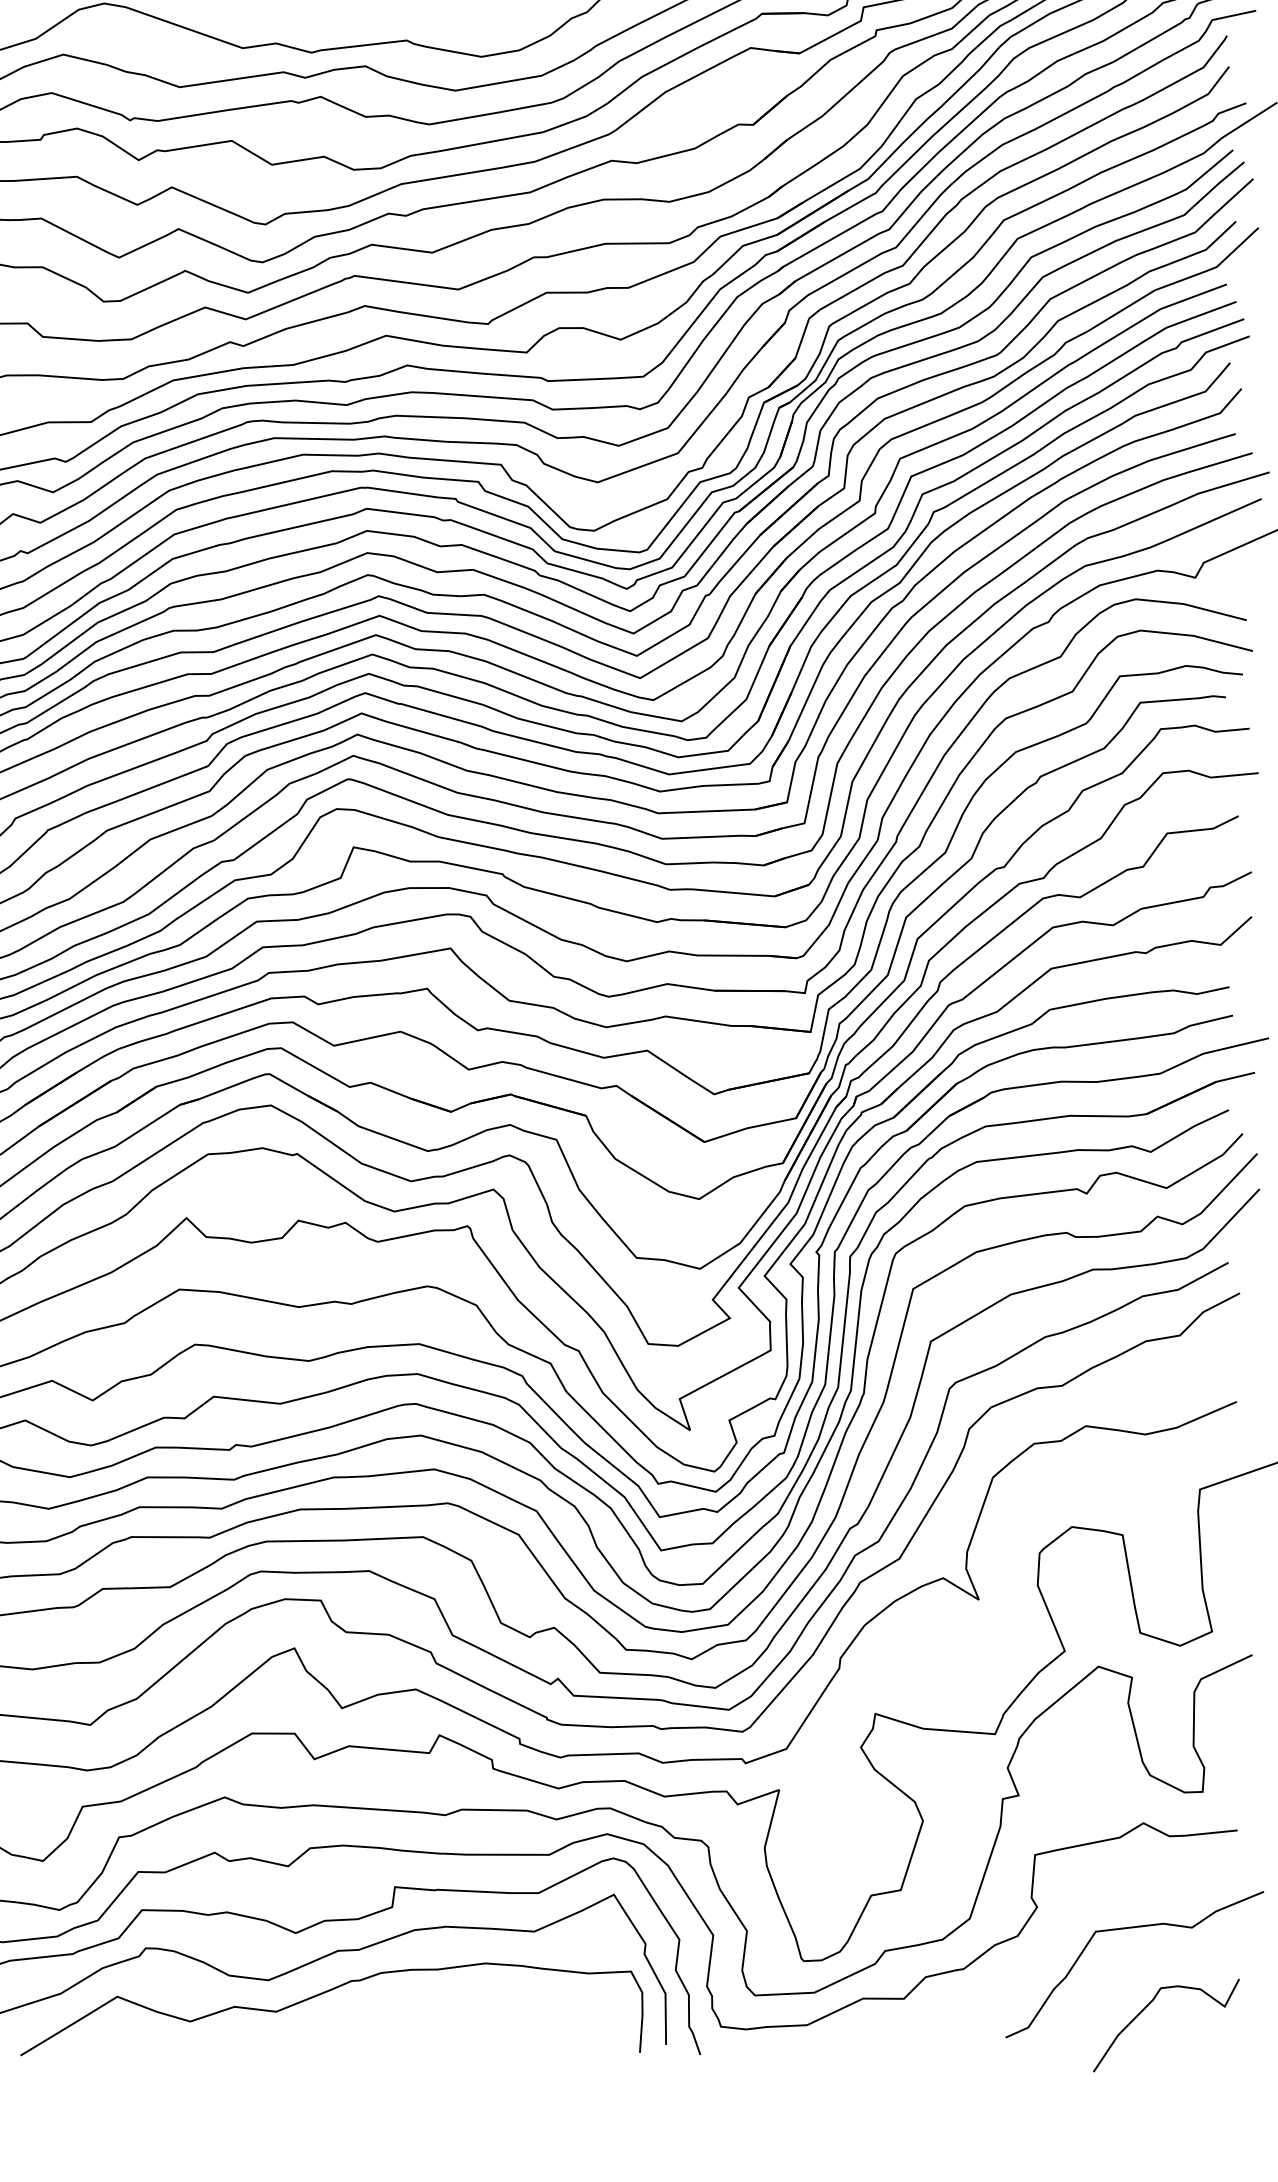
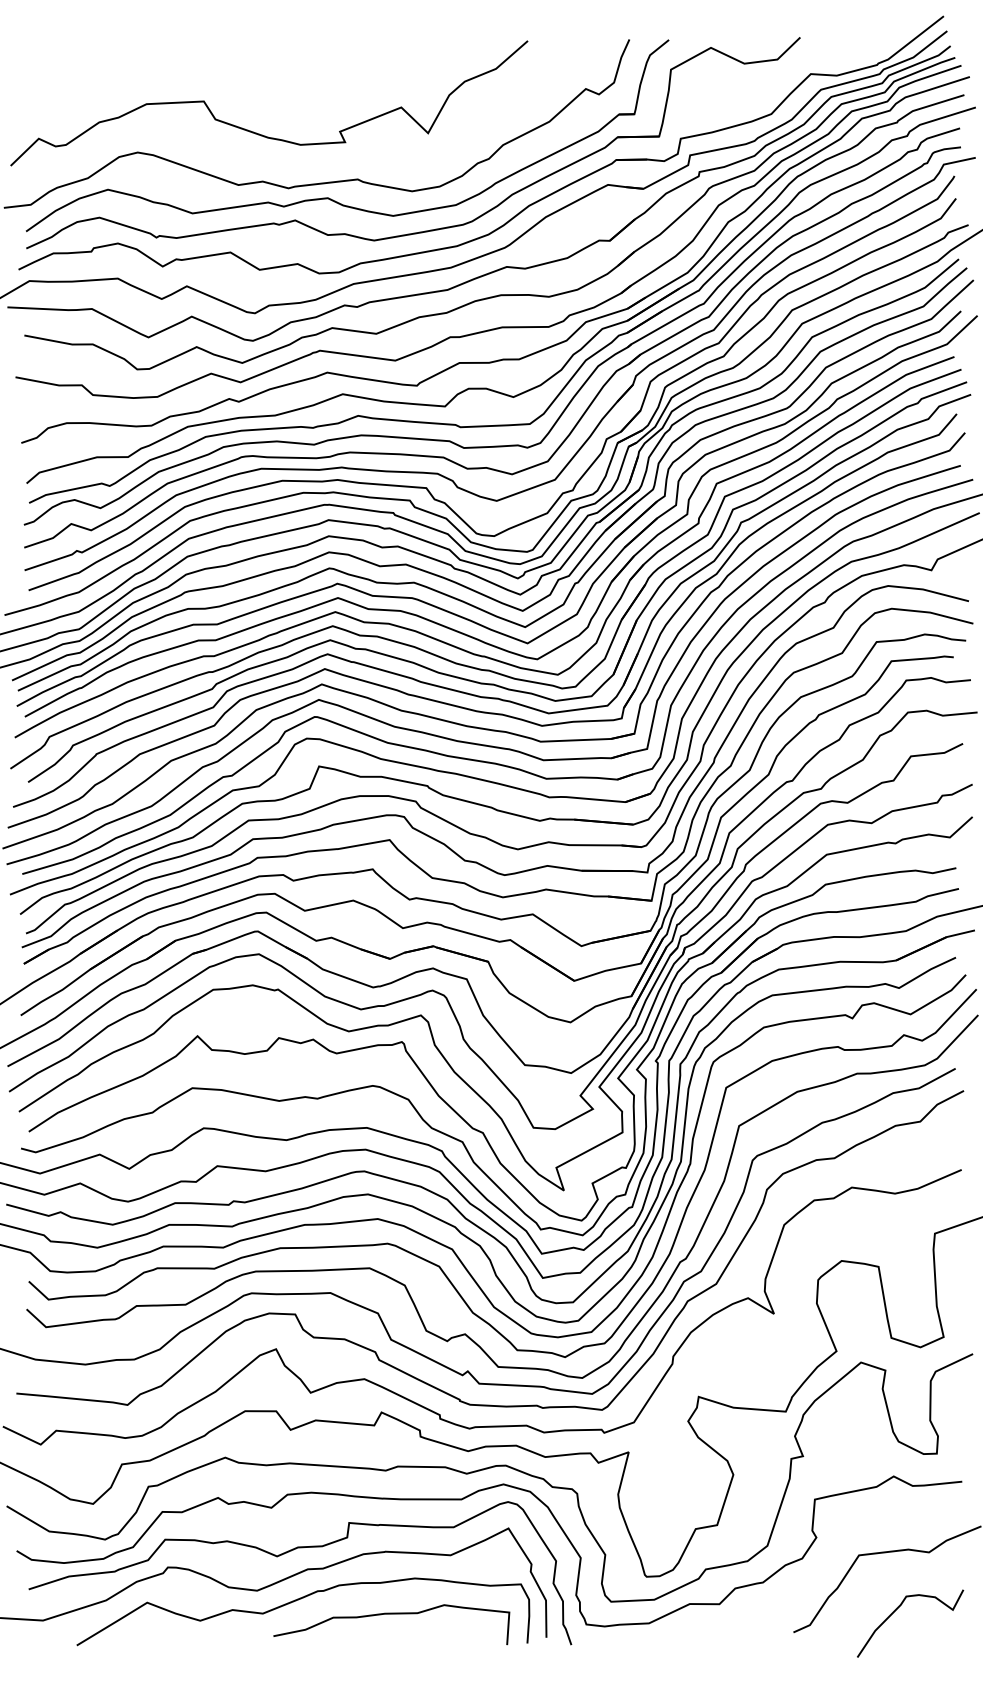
curve: (453, 2012) -> (391, 1614), added

